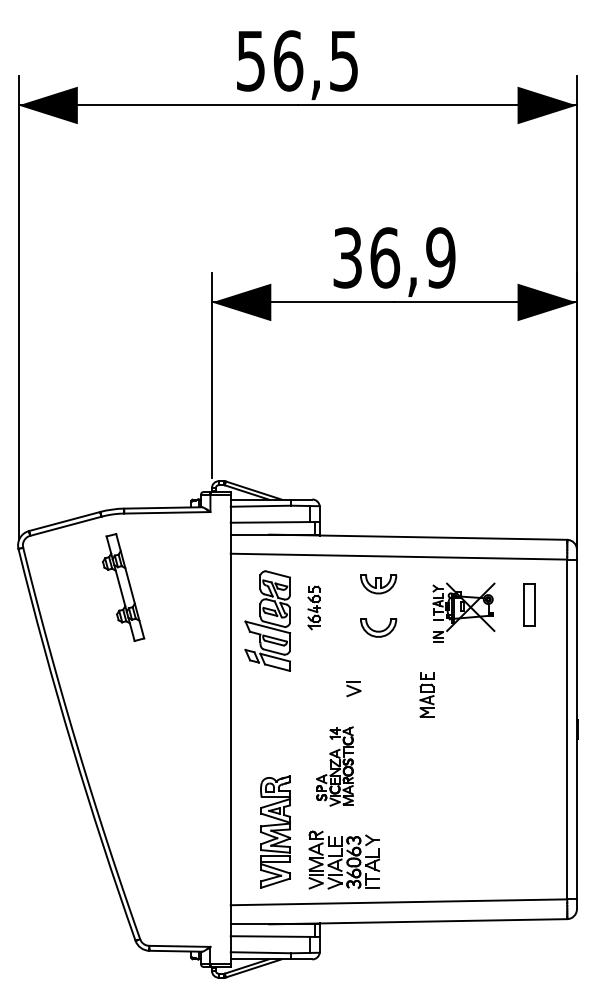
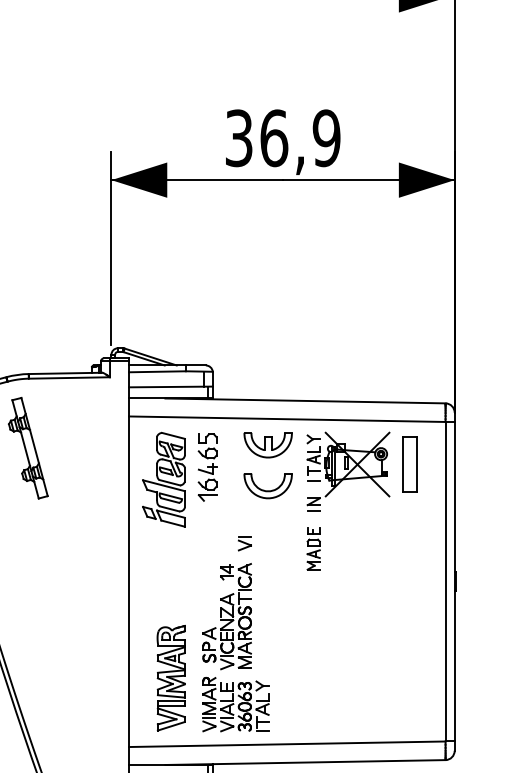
part: (378, 584) -> (268, 445), size x1.43
part: (529, 604) -> (410, 464), size x1.43
part: (313, 607) -> (206, 467), size x1.67
part: (463, 612) -> (348, 471), size x1.43
part: (378, 627) -> (268, 485), size x1.43
part: (334, 766) -> (226, 616), size x1.43

